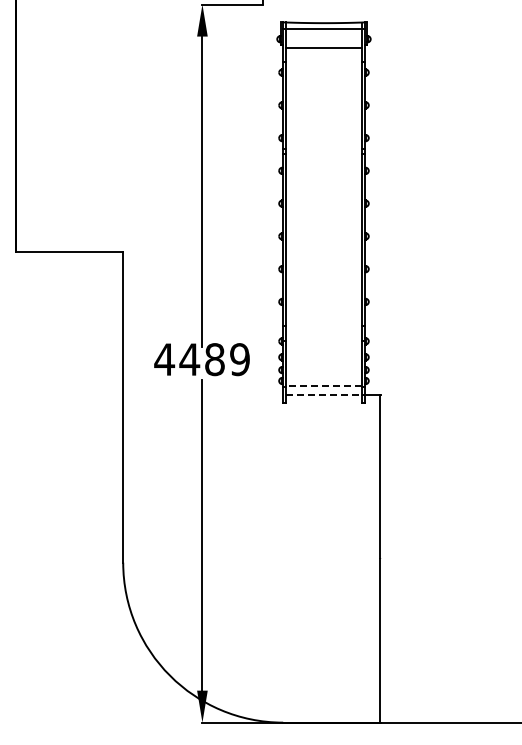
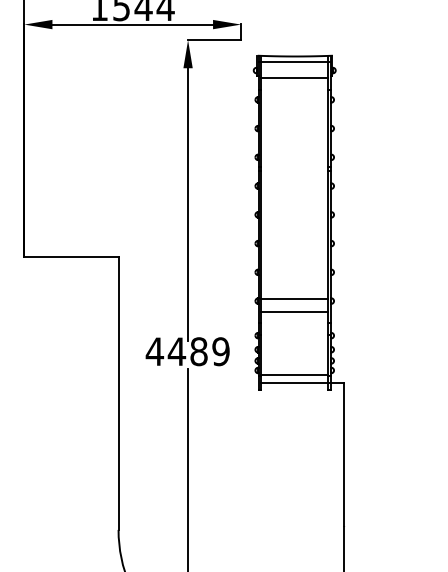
line: (323, 299) -> (294, 298), added
line: (323, 314) -> (294, 312), added
line: (323, 386) -> (294, 375), dashed -> solid
line: (324, 394) -> (295, 382), dashed -> solid

